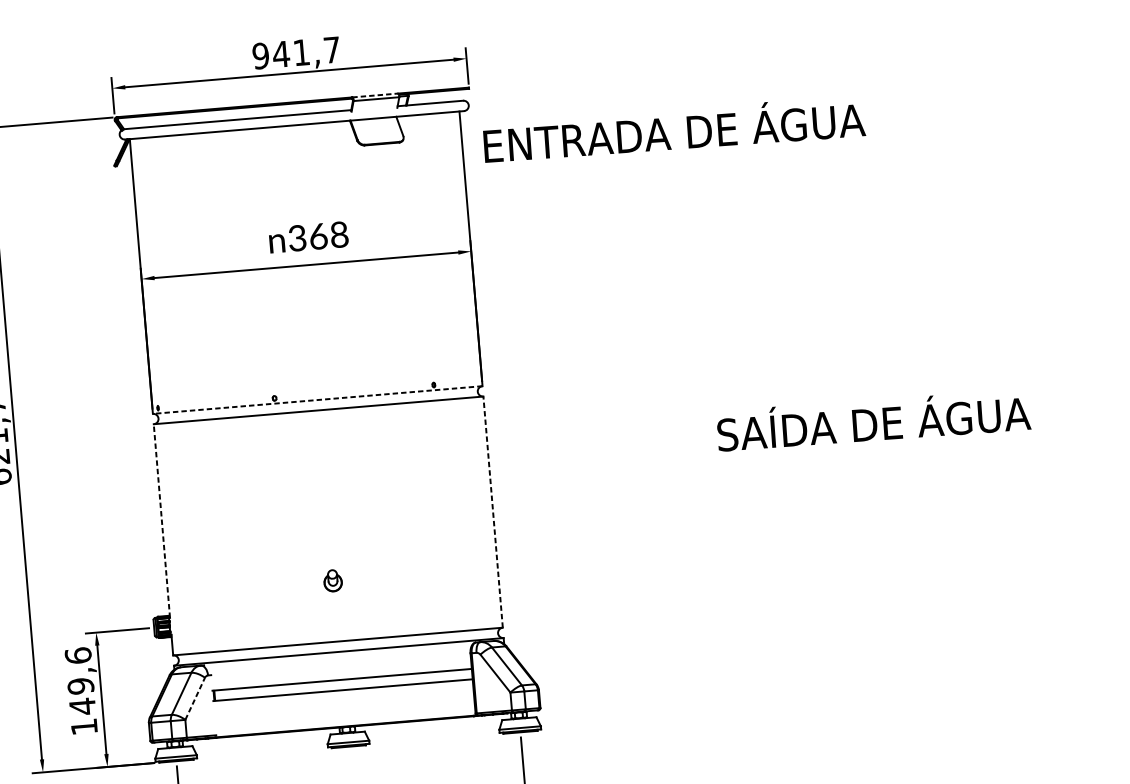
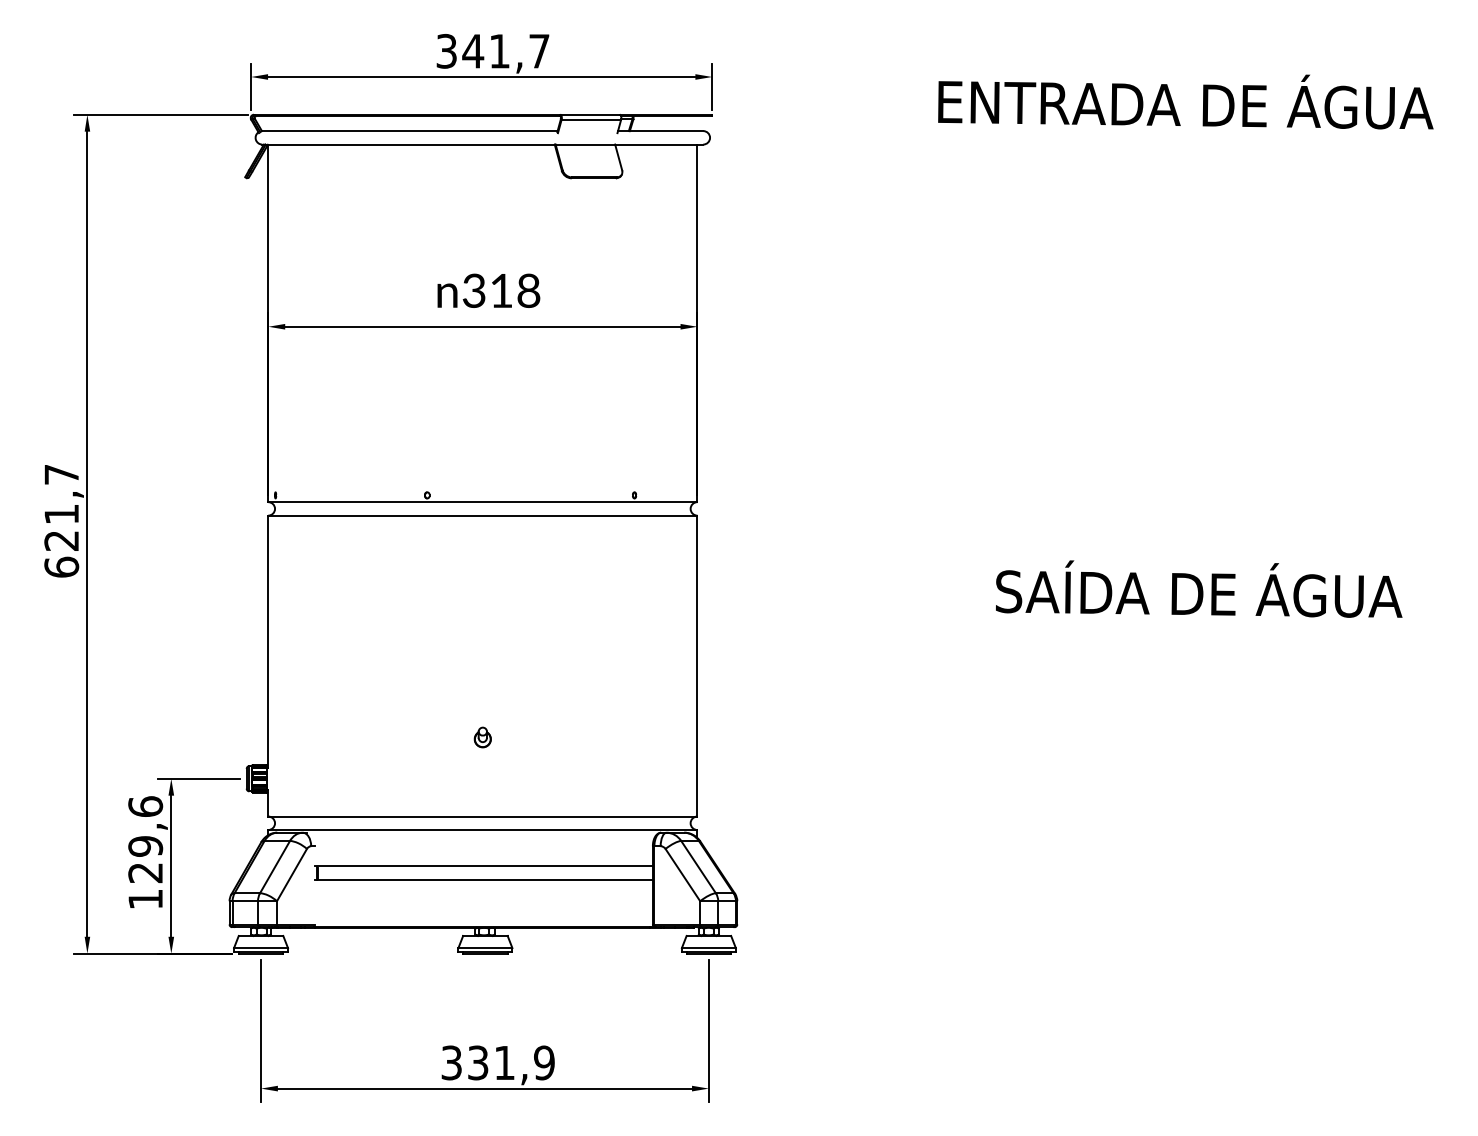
text: (260, 56) -> (446, 51), 941,7 -> 341,7
line: (375, 95) -> (590, 114), dashed -> solid
text: (673, 130) -> (1185, 101), moved
text: (318, 236) -> (501, 290), 368 -> 318
line: (317, 400) -> (482, 502), dashed -> solid
line: (493, 511) -> (697, 665), dashed -> solid
line: (162, 520) -> (268, 641), dashed -> solid
part: (332, 580) -> (482, 737), size x0.71
line: (195, 698) -> (292, 874), dashed -> solid
text: (82, 707) -> (145, 873), 149,6 -> 129,6

